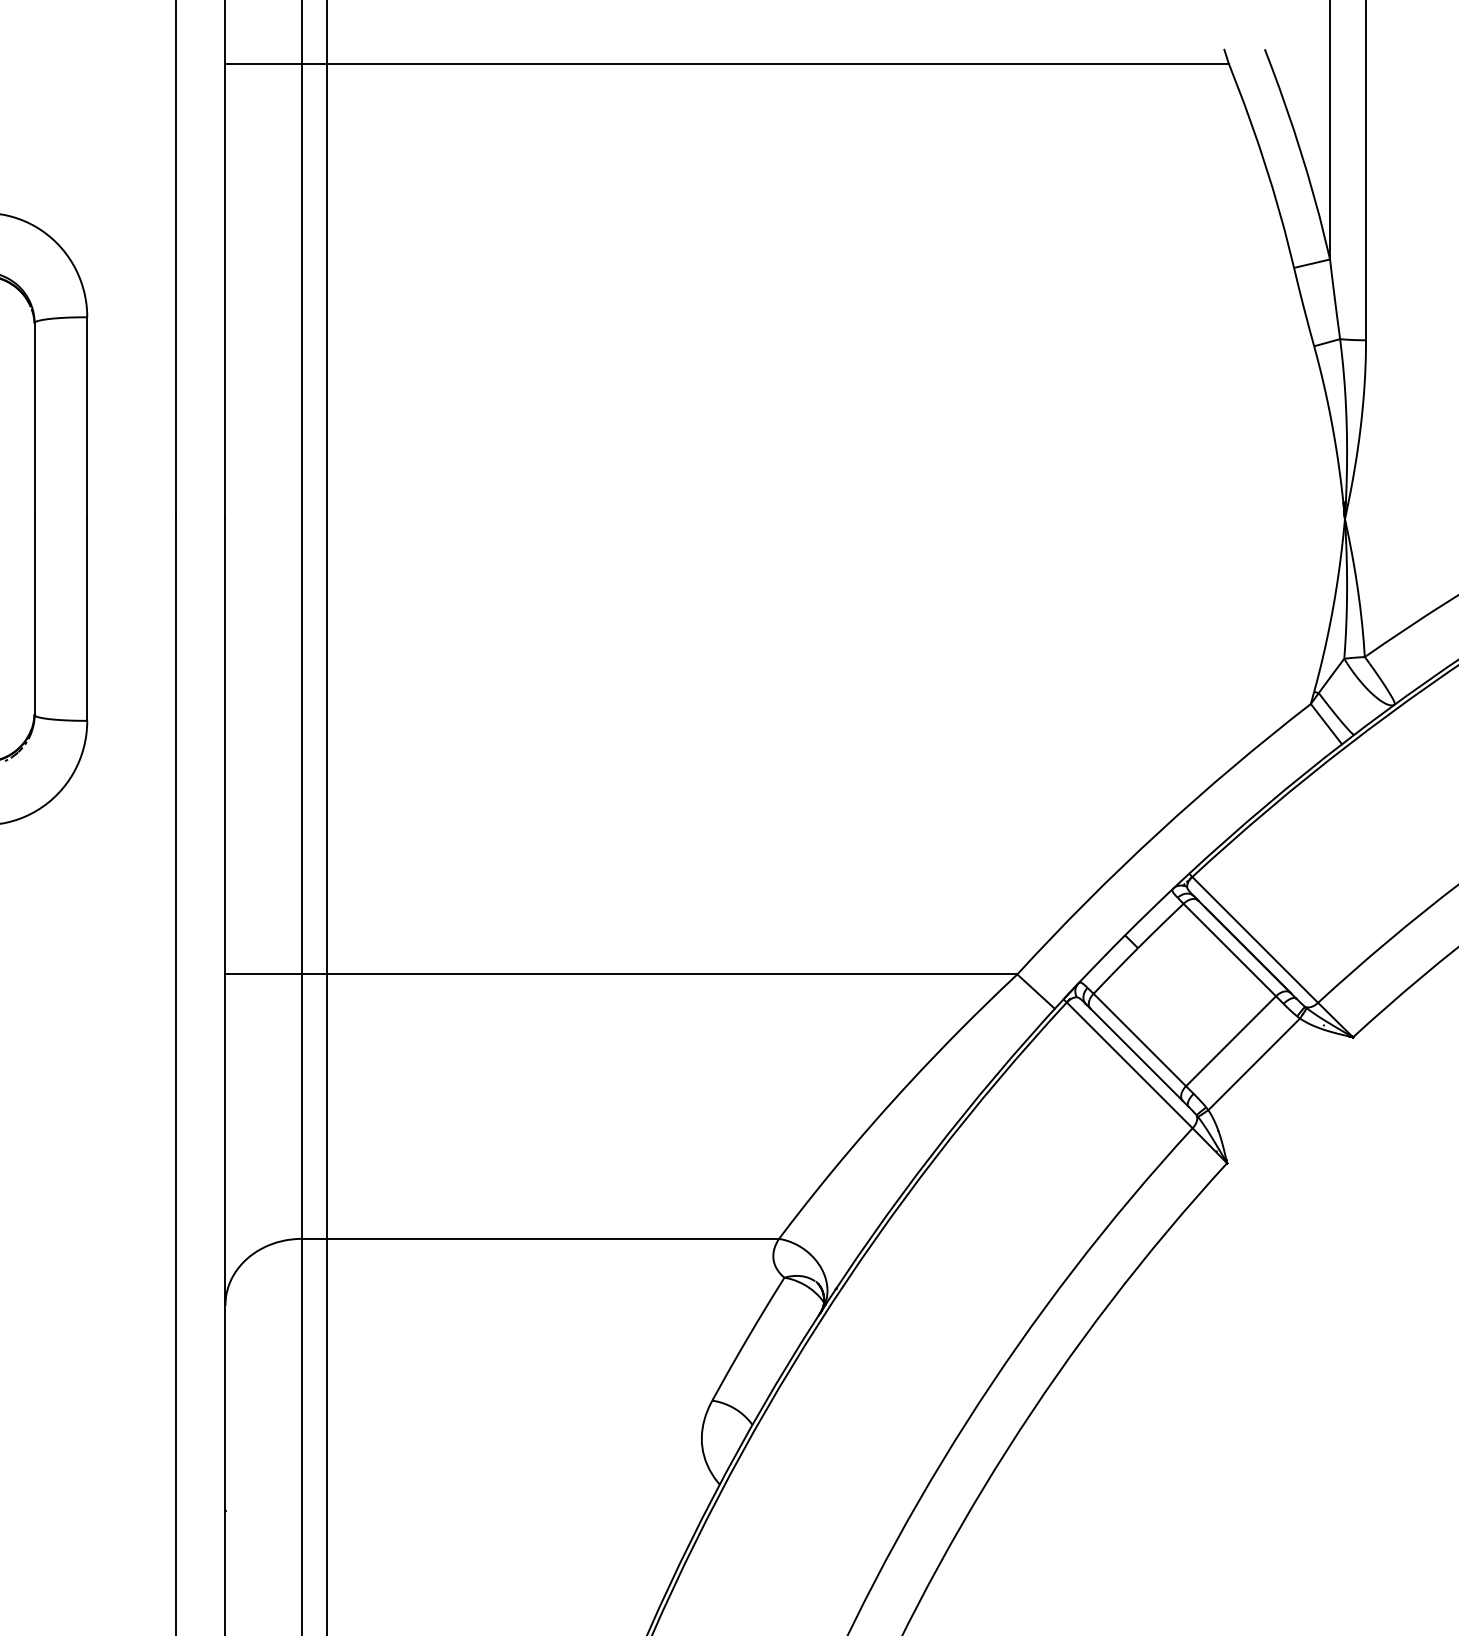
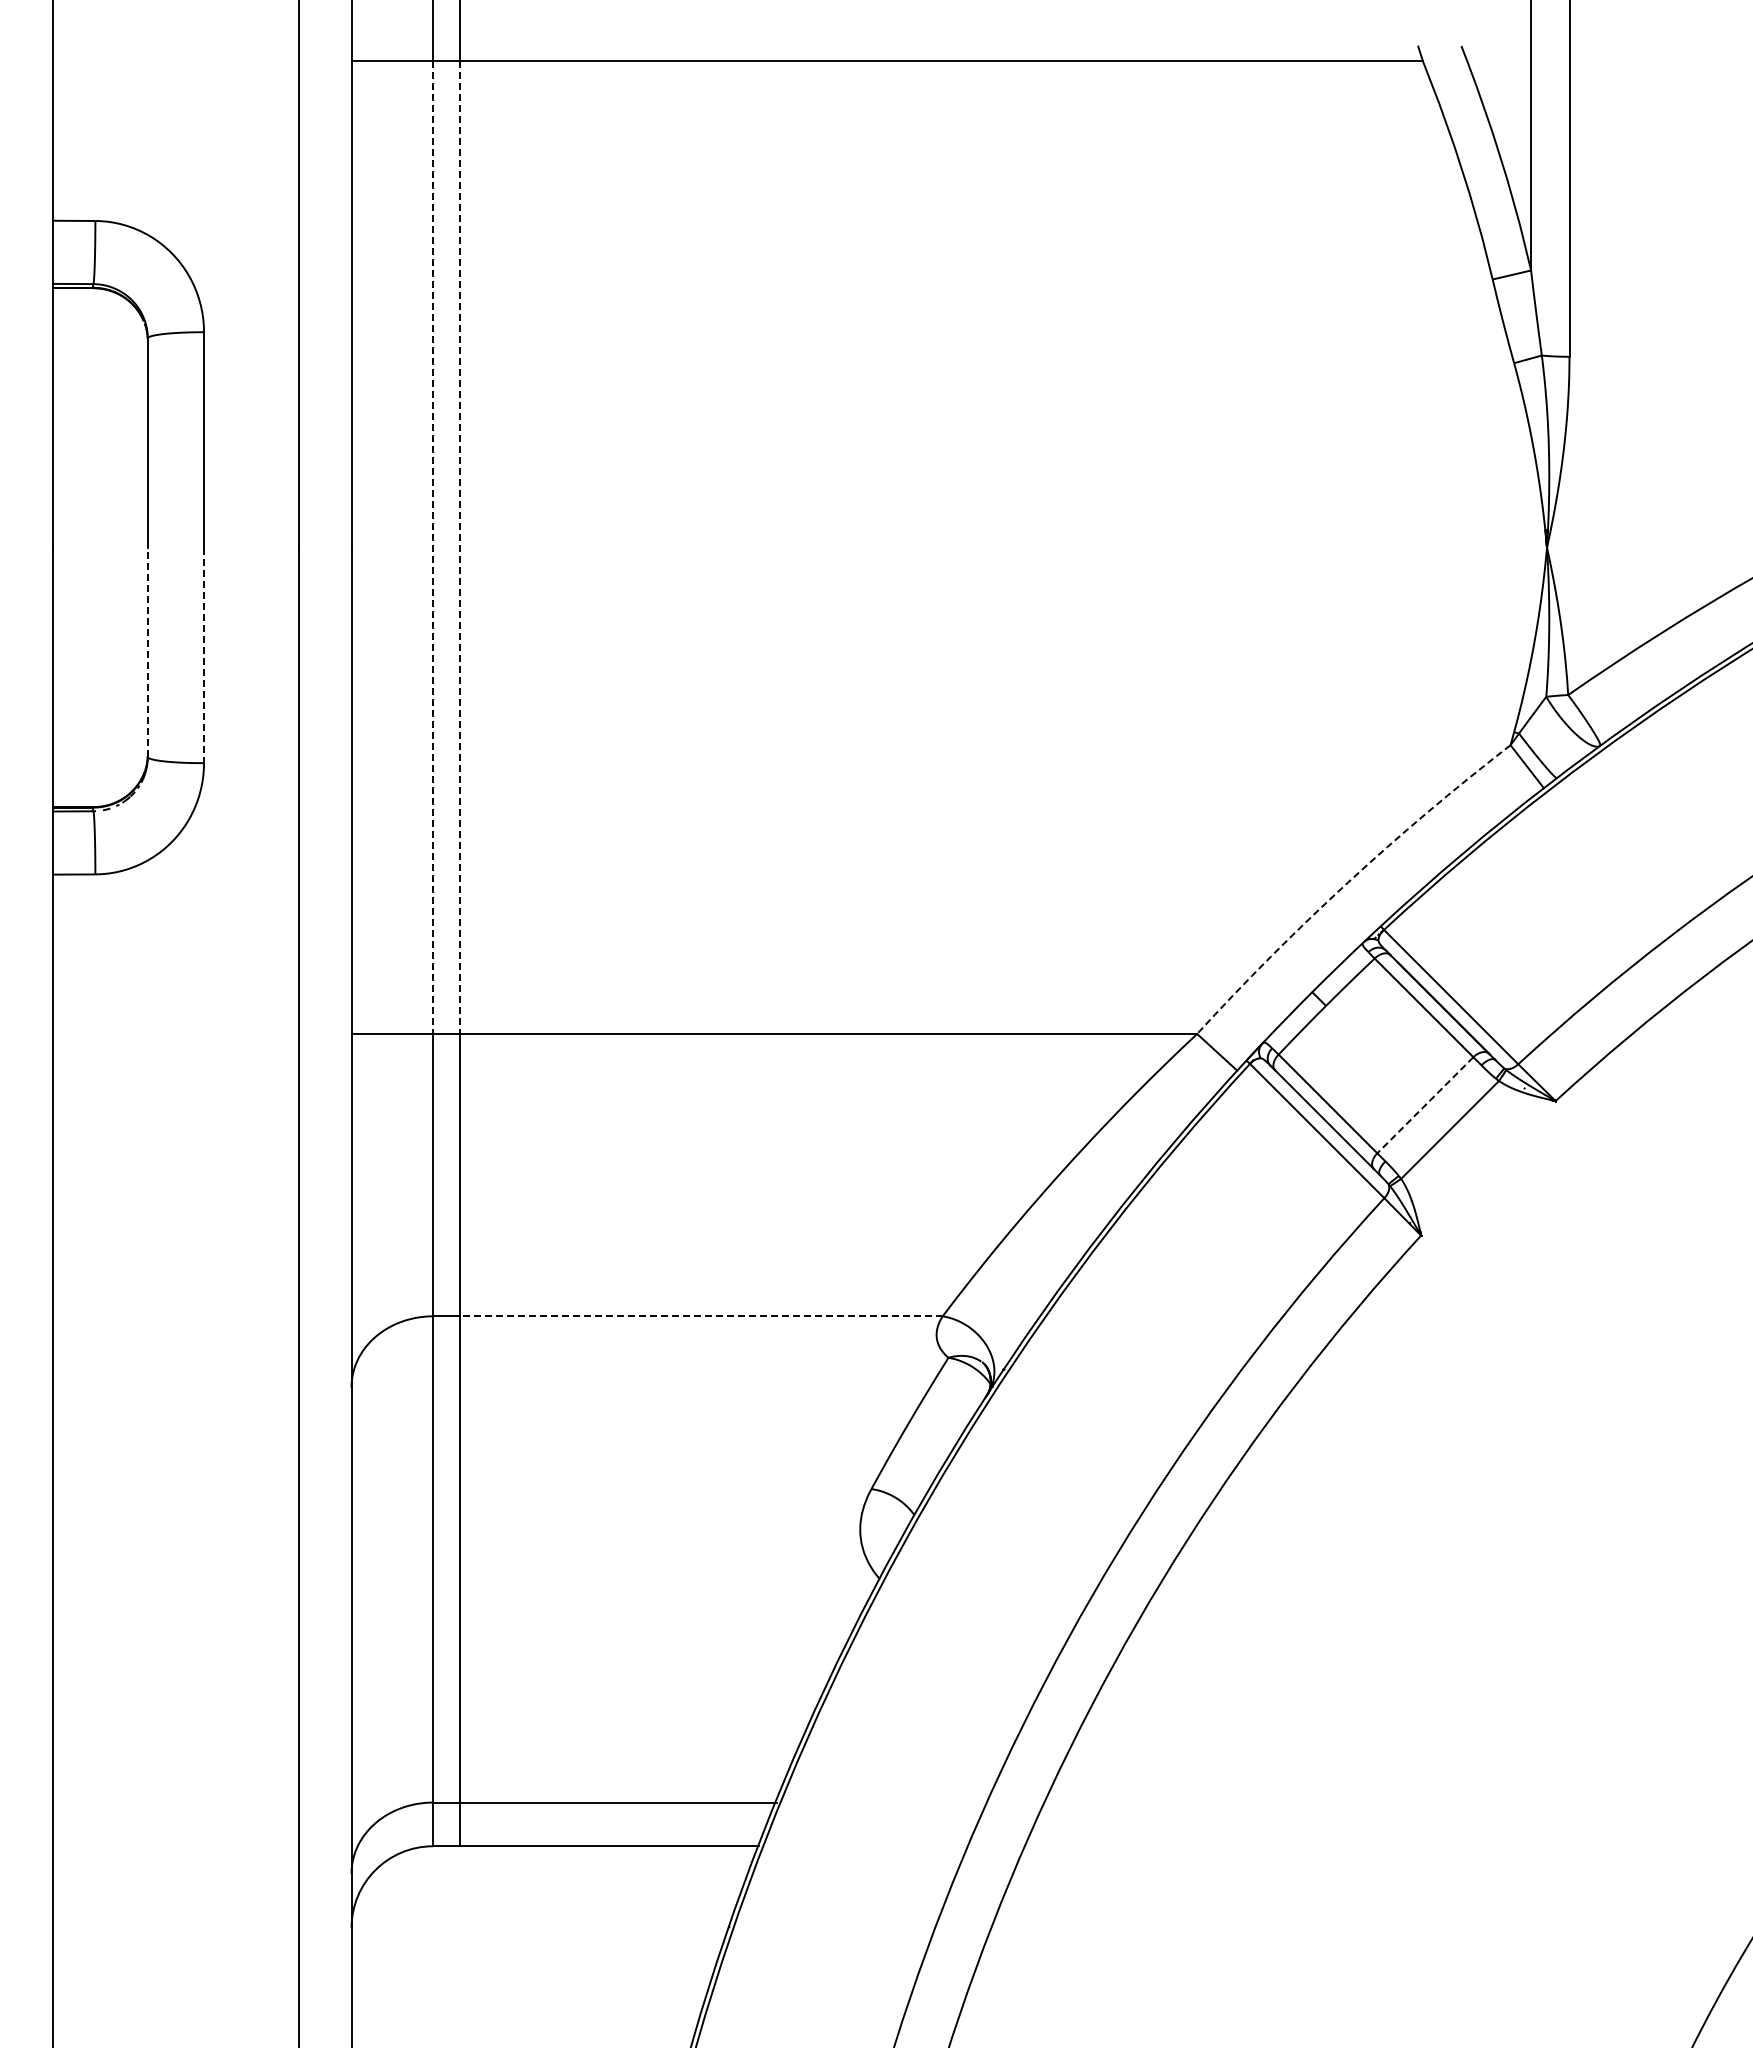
line: (302, 519) -> (433, 548), solid -> dashed
line: (327, 519) -> (460, 548), solid -> dashed
line: (34, 617) -> (147, 652), solid -> dashed
line: (87, 620) -> (204, 655), solid -> dashed
arc: (1158, 832) -> (1347, 882), solid -> dashed
line: (1231, 1041) -> (1425, 1105), solid -> dashed
line: (553, 1239) -> (701, 1316), solid -> dashed

